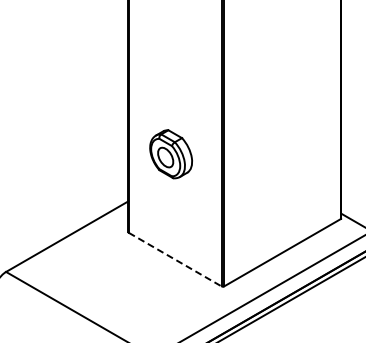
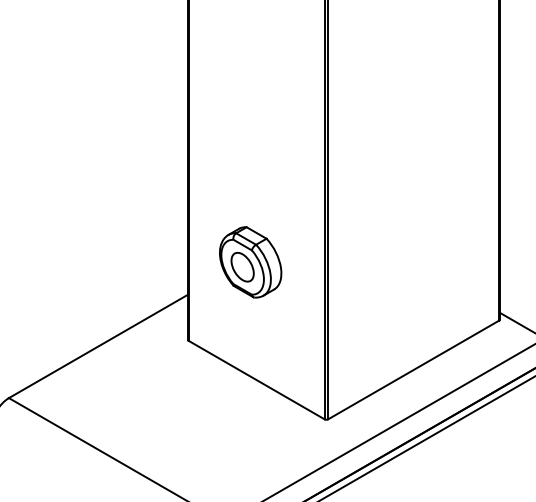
part: (170, 154) -> (249, 262), moved
line: (175, 259) -> (257, 379), dashed -> solid

